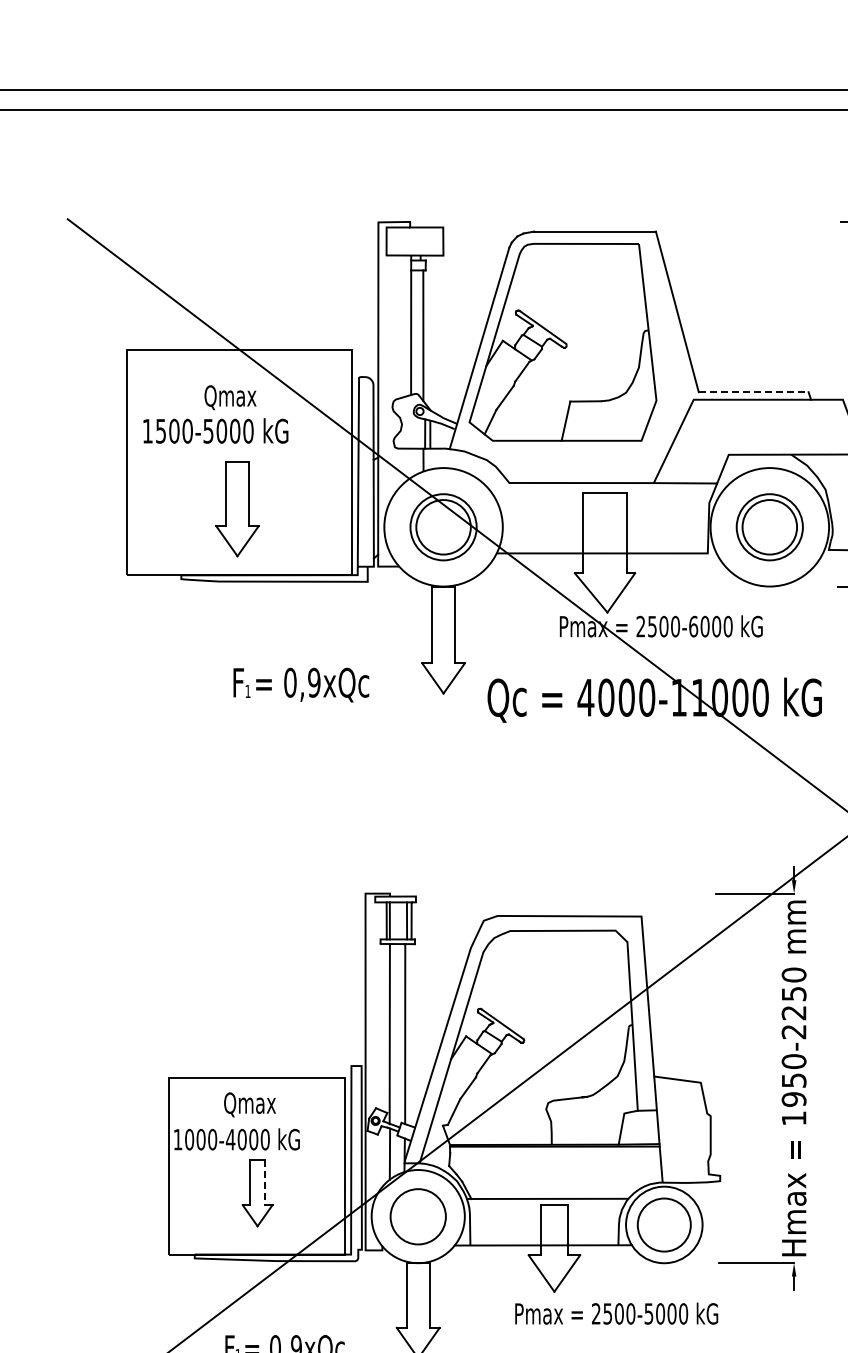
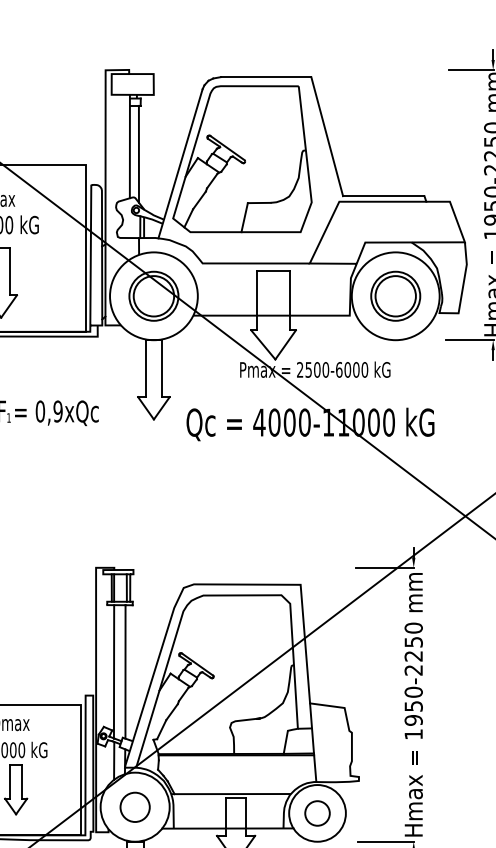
line: (753, 392) -> (383, 196), dashed -> solid
line: (265, 1183) -> (21, 782), dashed -> solid
circle: (418, 1216) -> (135, 807), size x0.71
circle: (663, 1224) -> (316, 813), size x0.62

